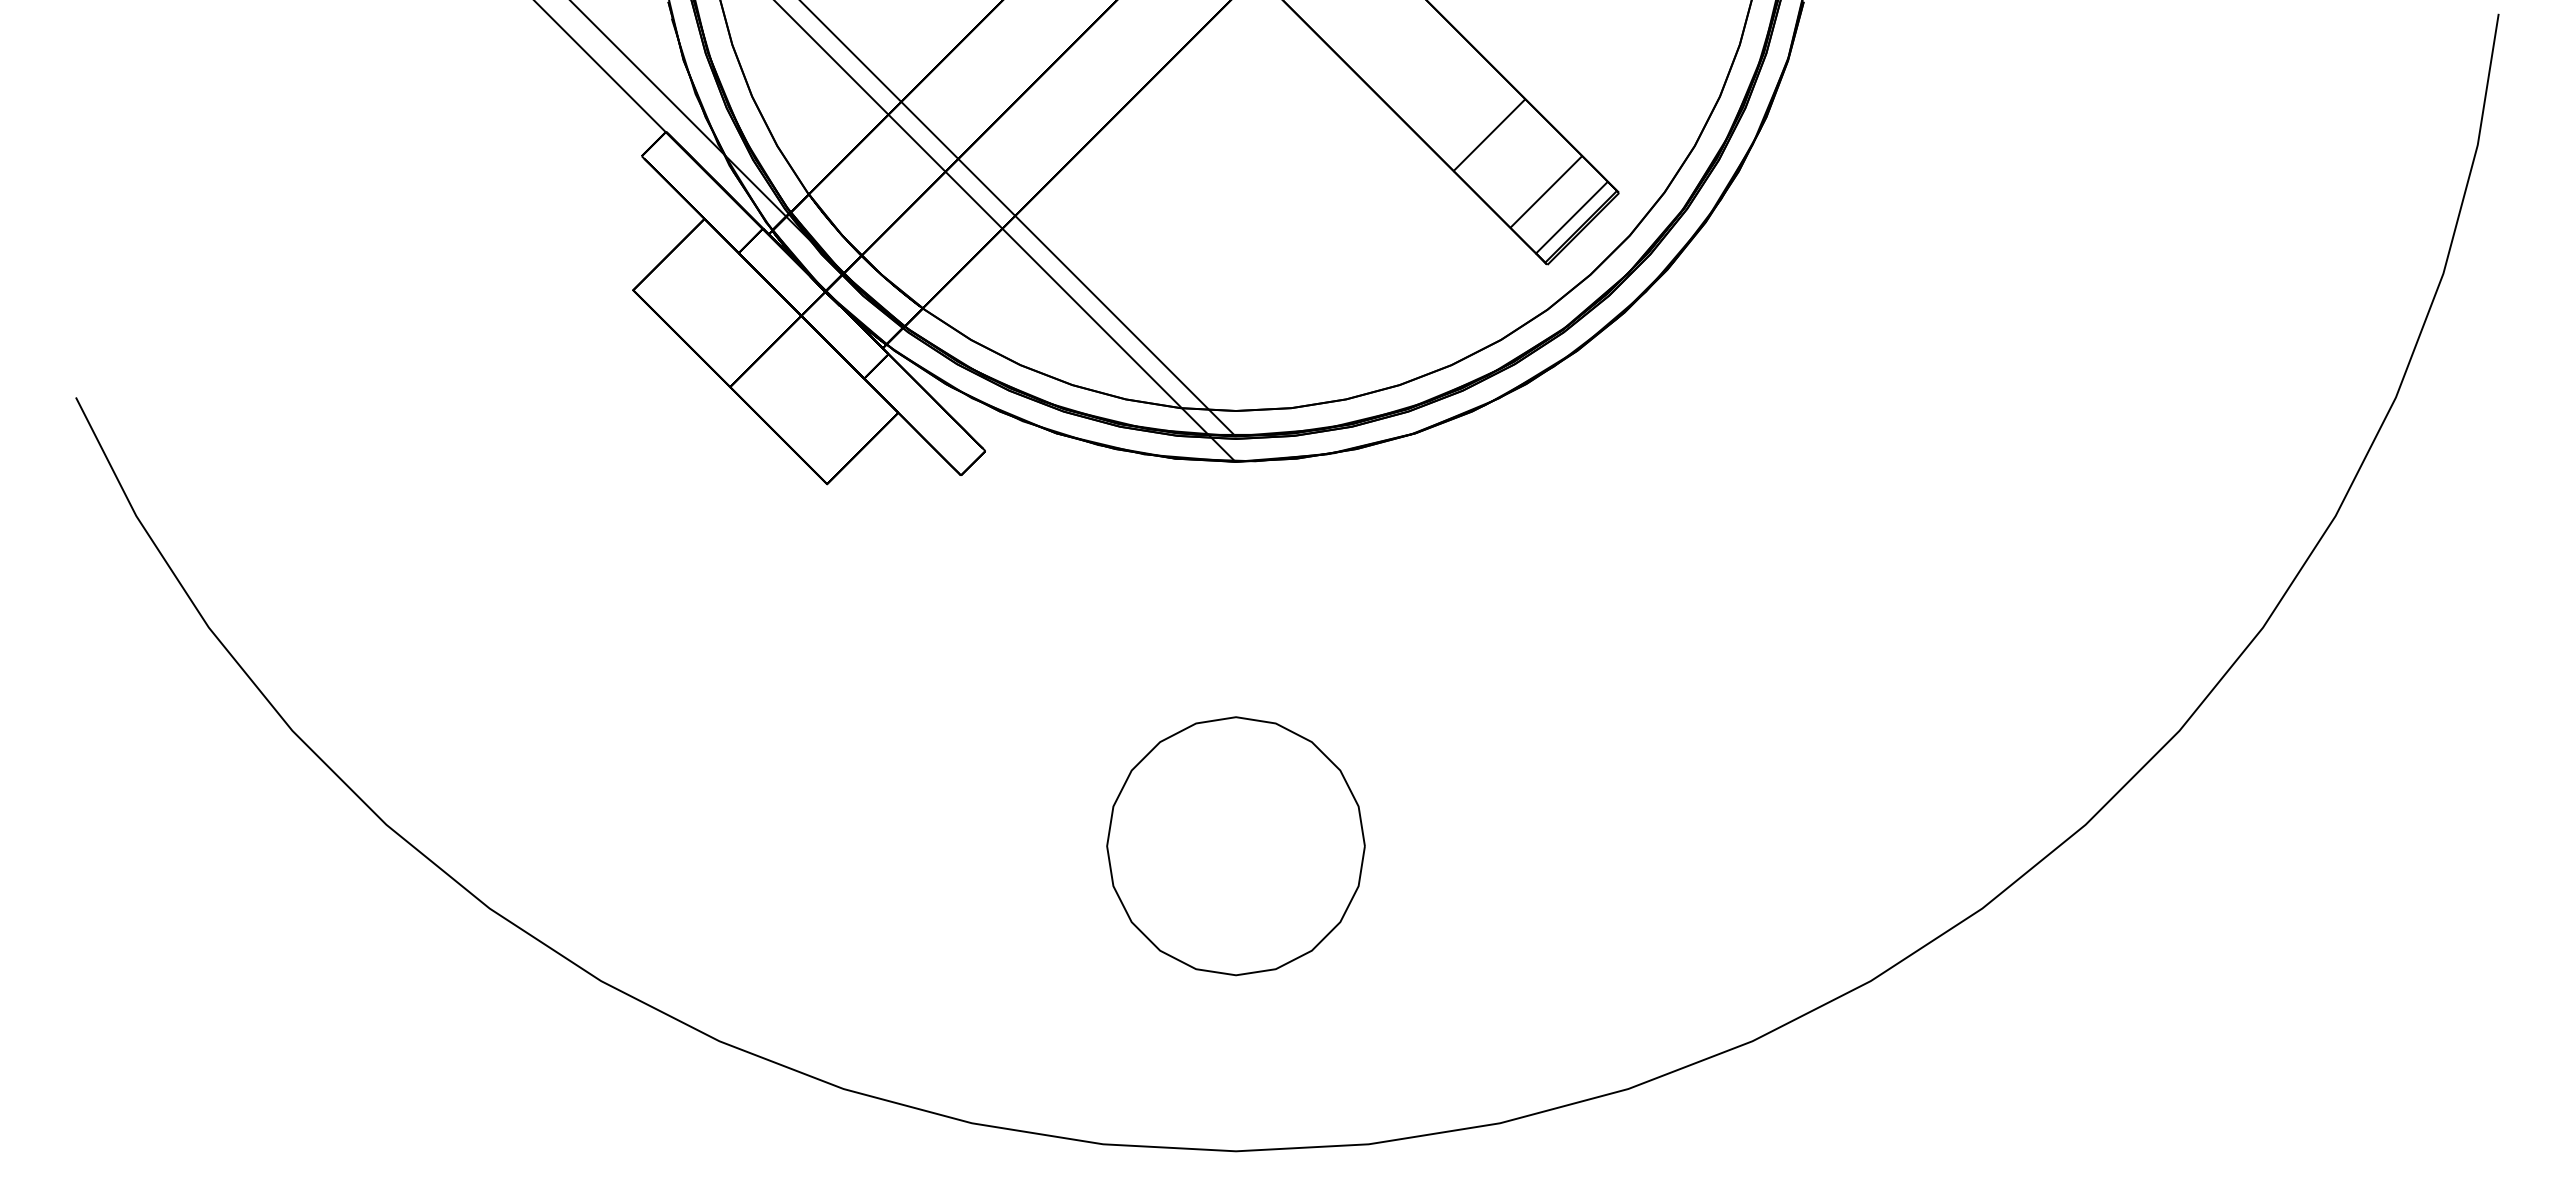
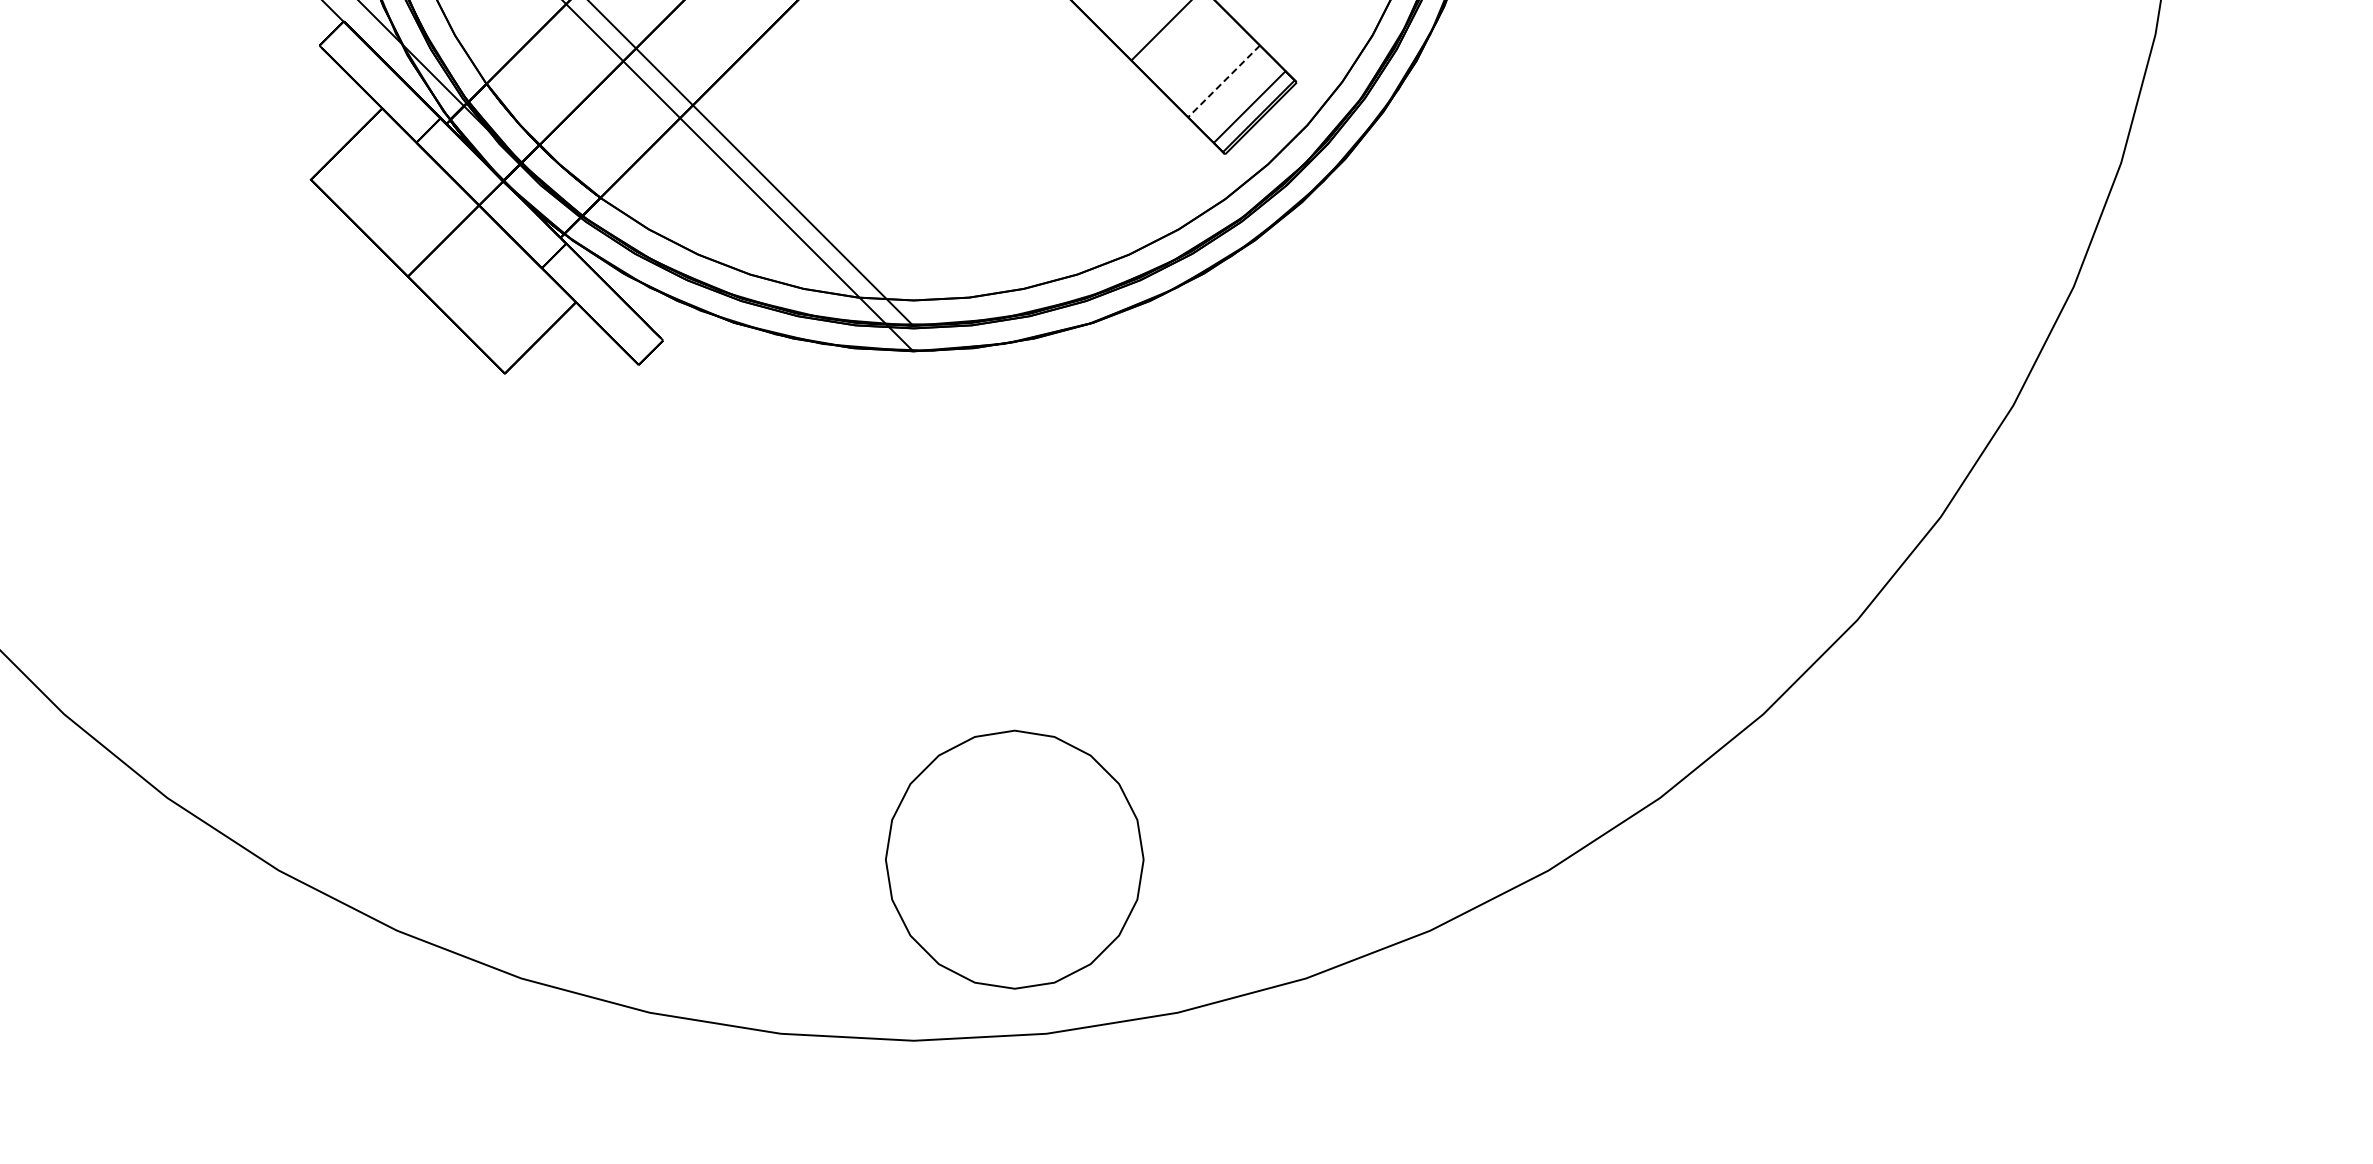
line: (1546, 191) -> (1224, 80), solid -> dashed
part: (1235, 846) -> (1014, 859), moved

